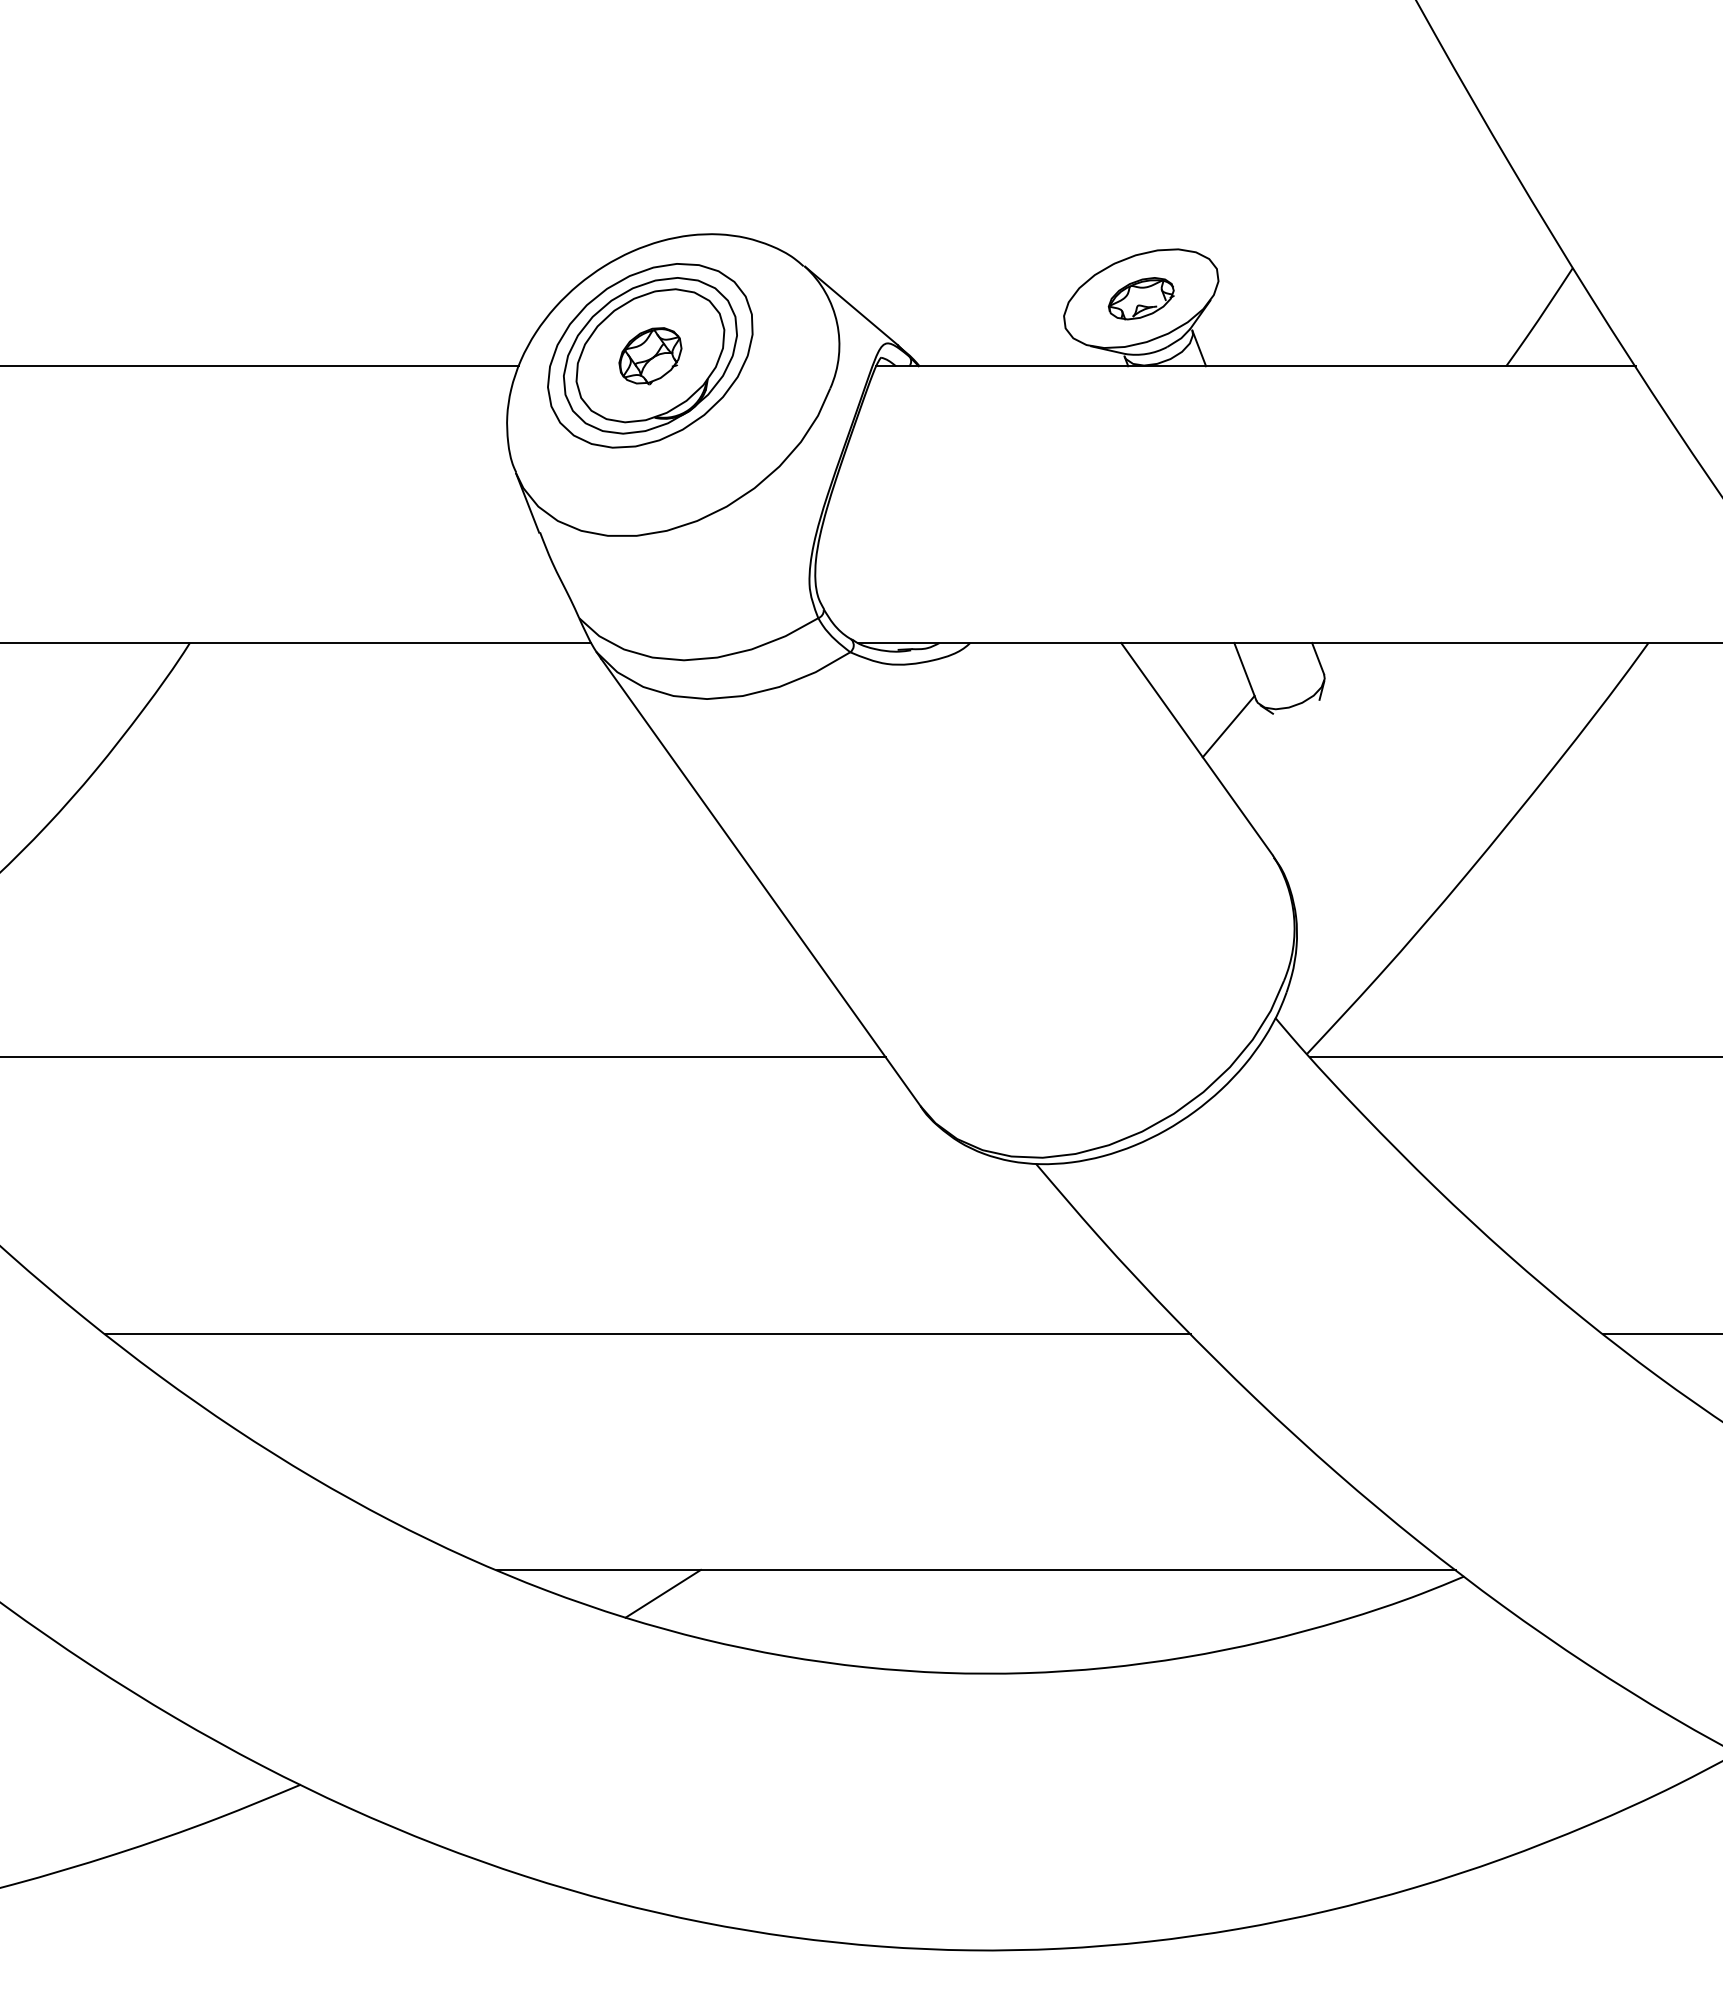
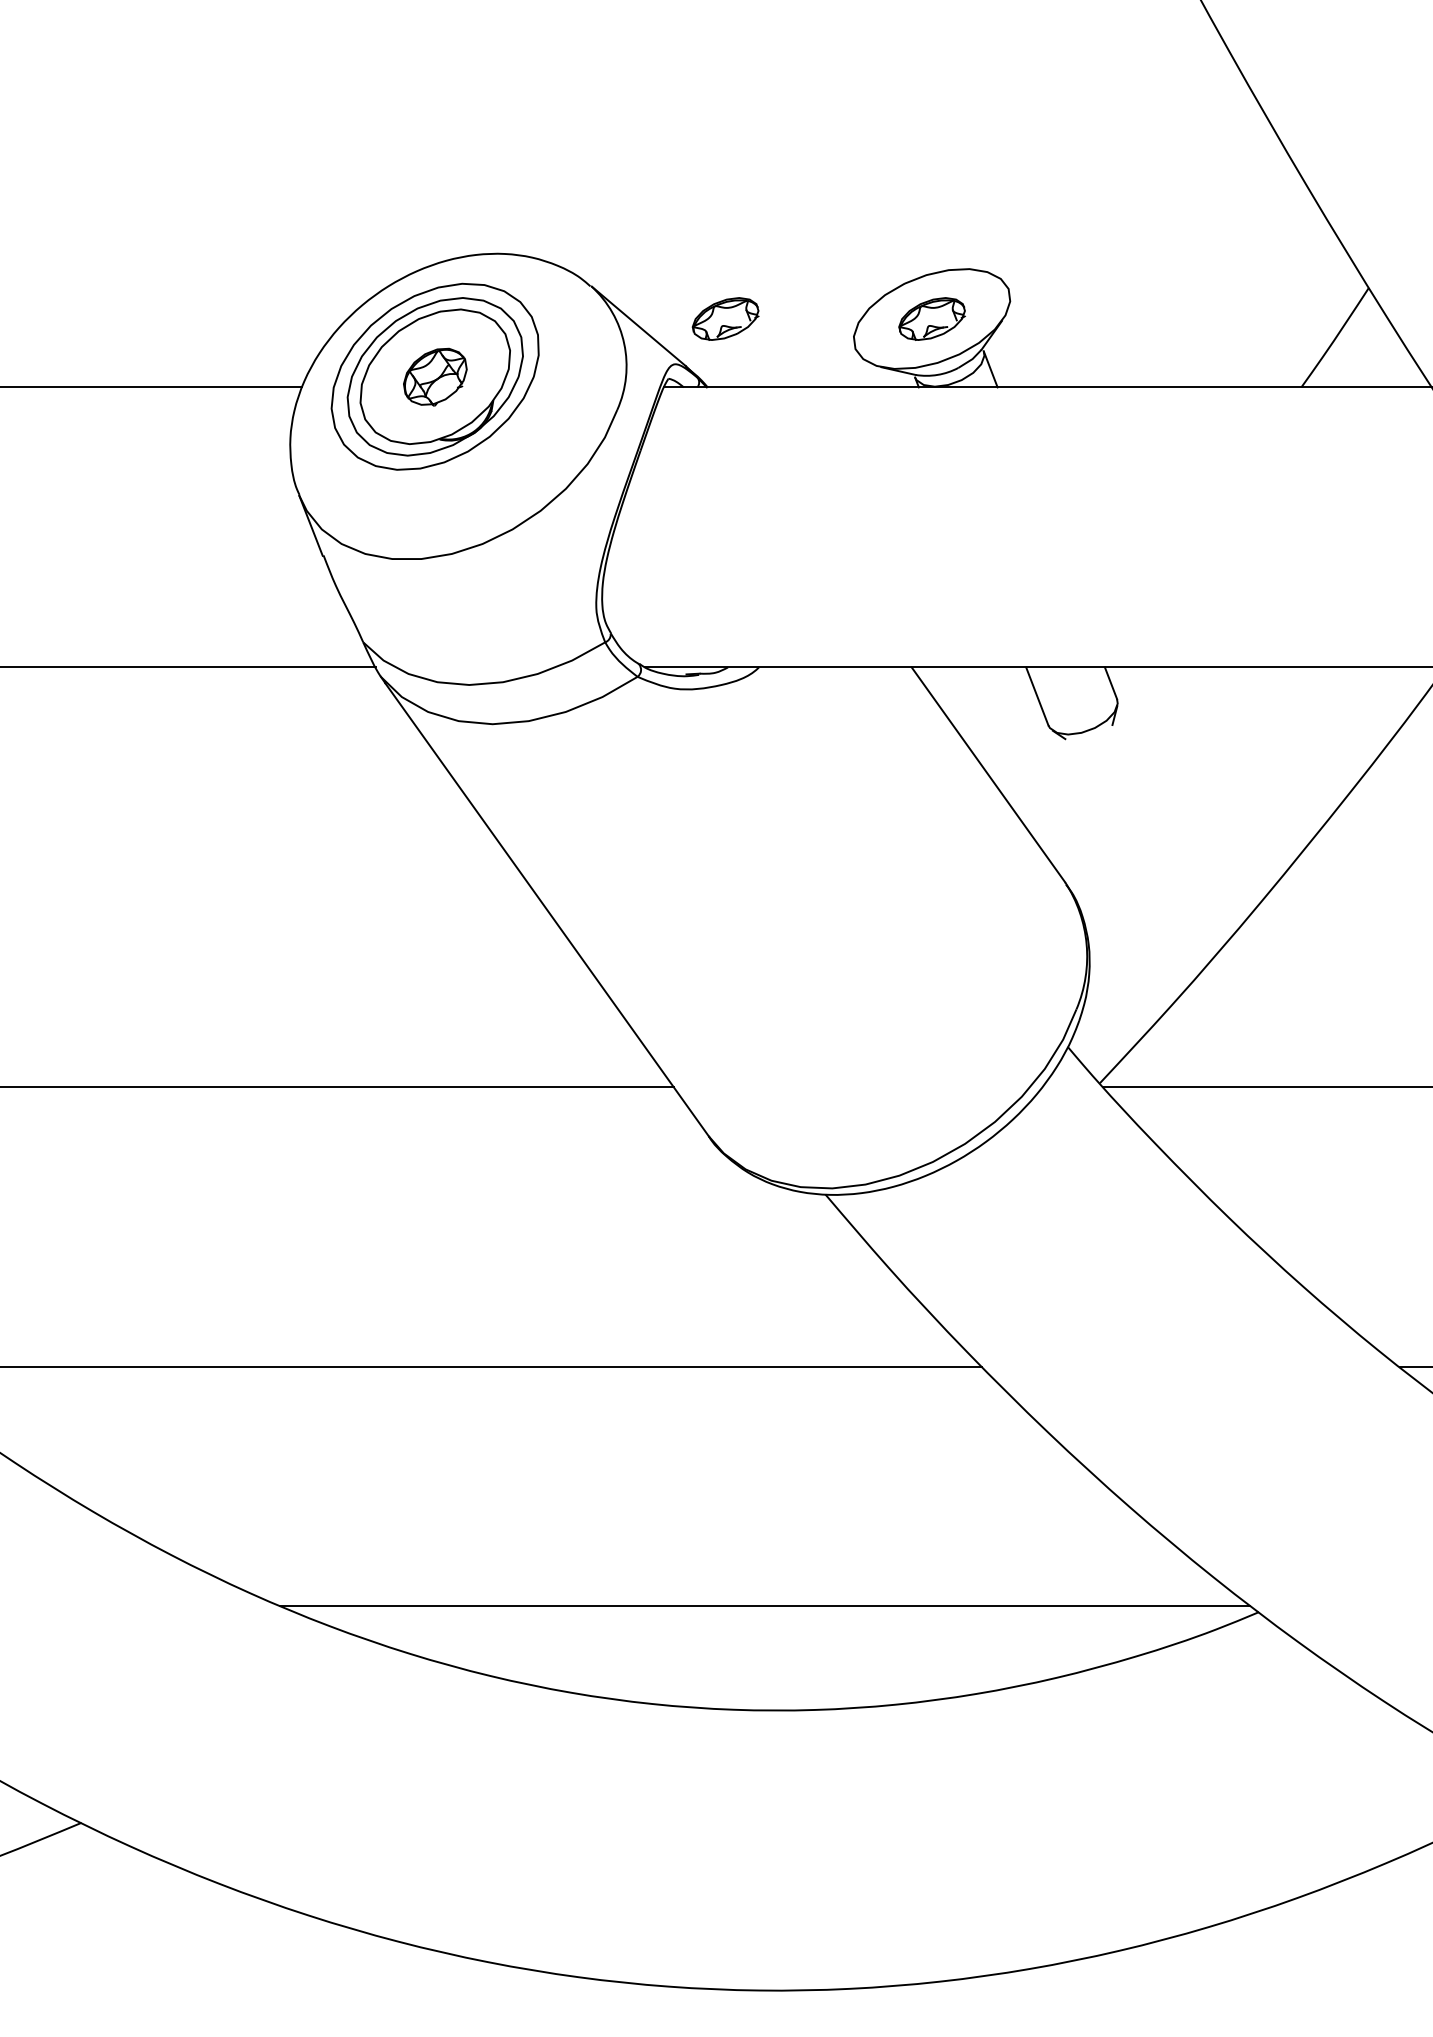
part: (936, 298) -> (724, 318), added
line: (1228, 726) -> (1020, 751), removed
line: (662, 1593) -> (447, 1629), removed

